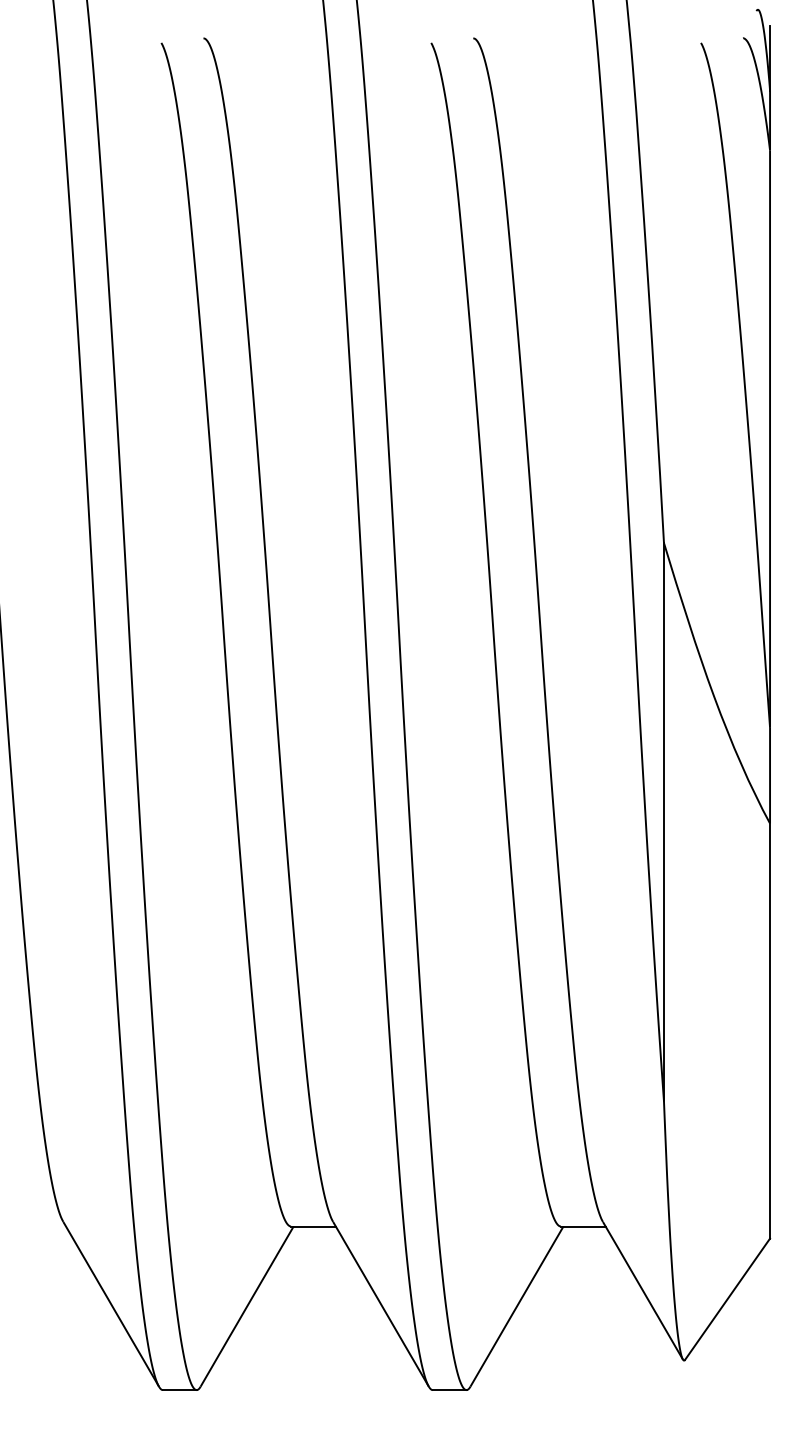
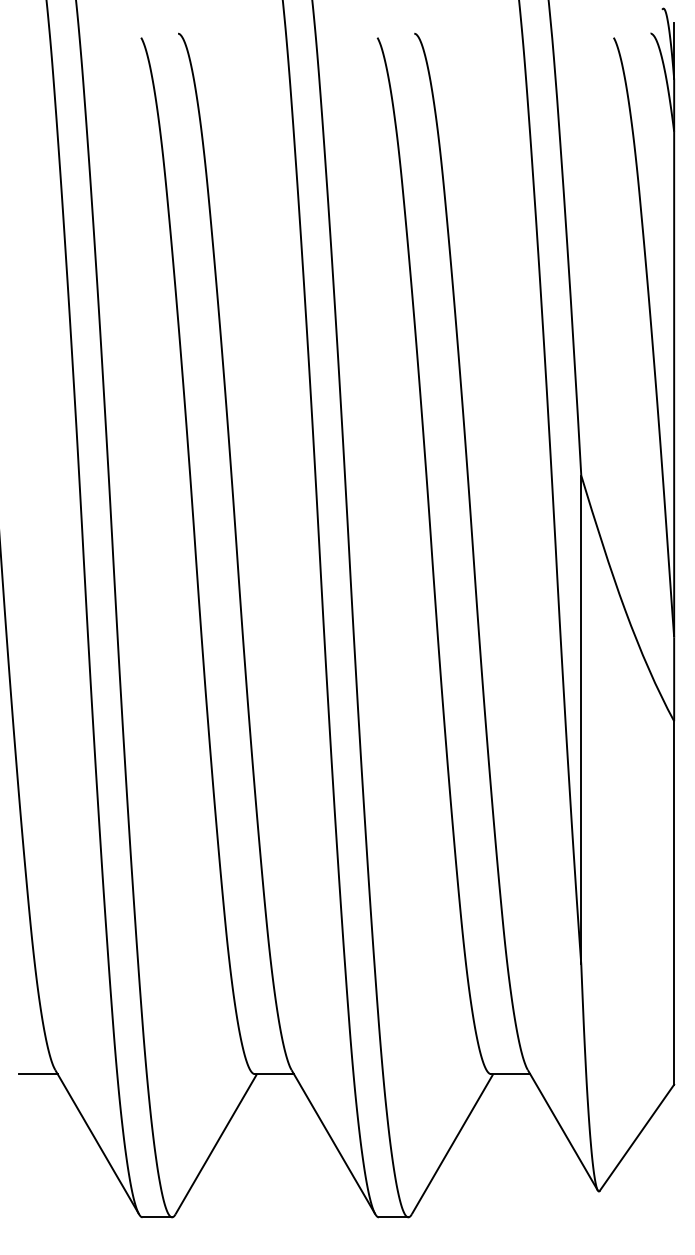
line: (42, 1226) -> (37, 1074), added

